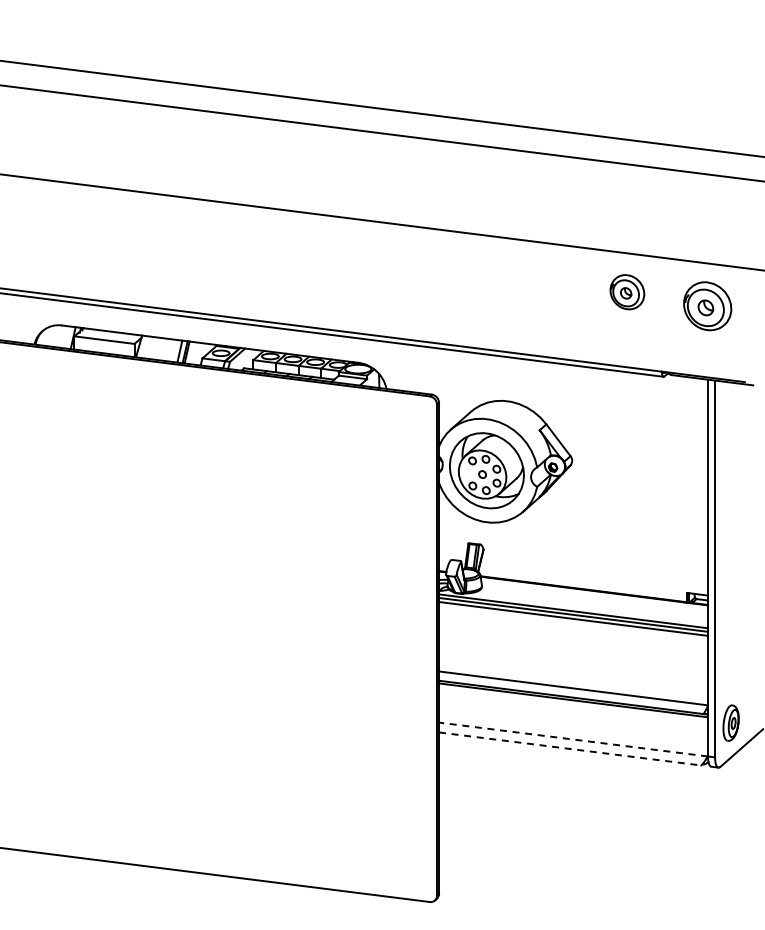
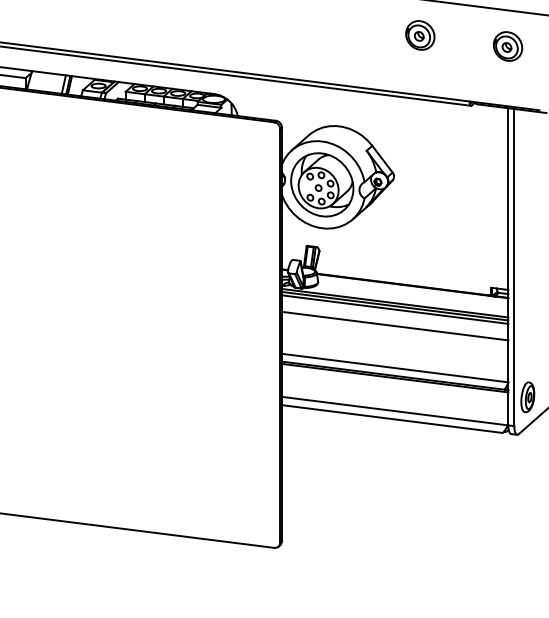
part: (627, 292) -> (420, 35), moved
part: (707, 306) -> (507, 46), size x0.71
line: (573, 638) -> (395, 326), added
line: (573, 739) -> (395, 411), dashed -> solid
line: (569, 748) -> (391, 418), dashed -> solid

